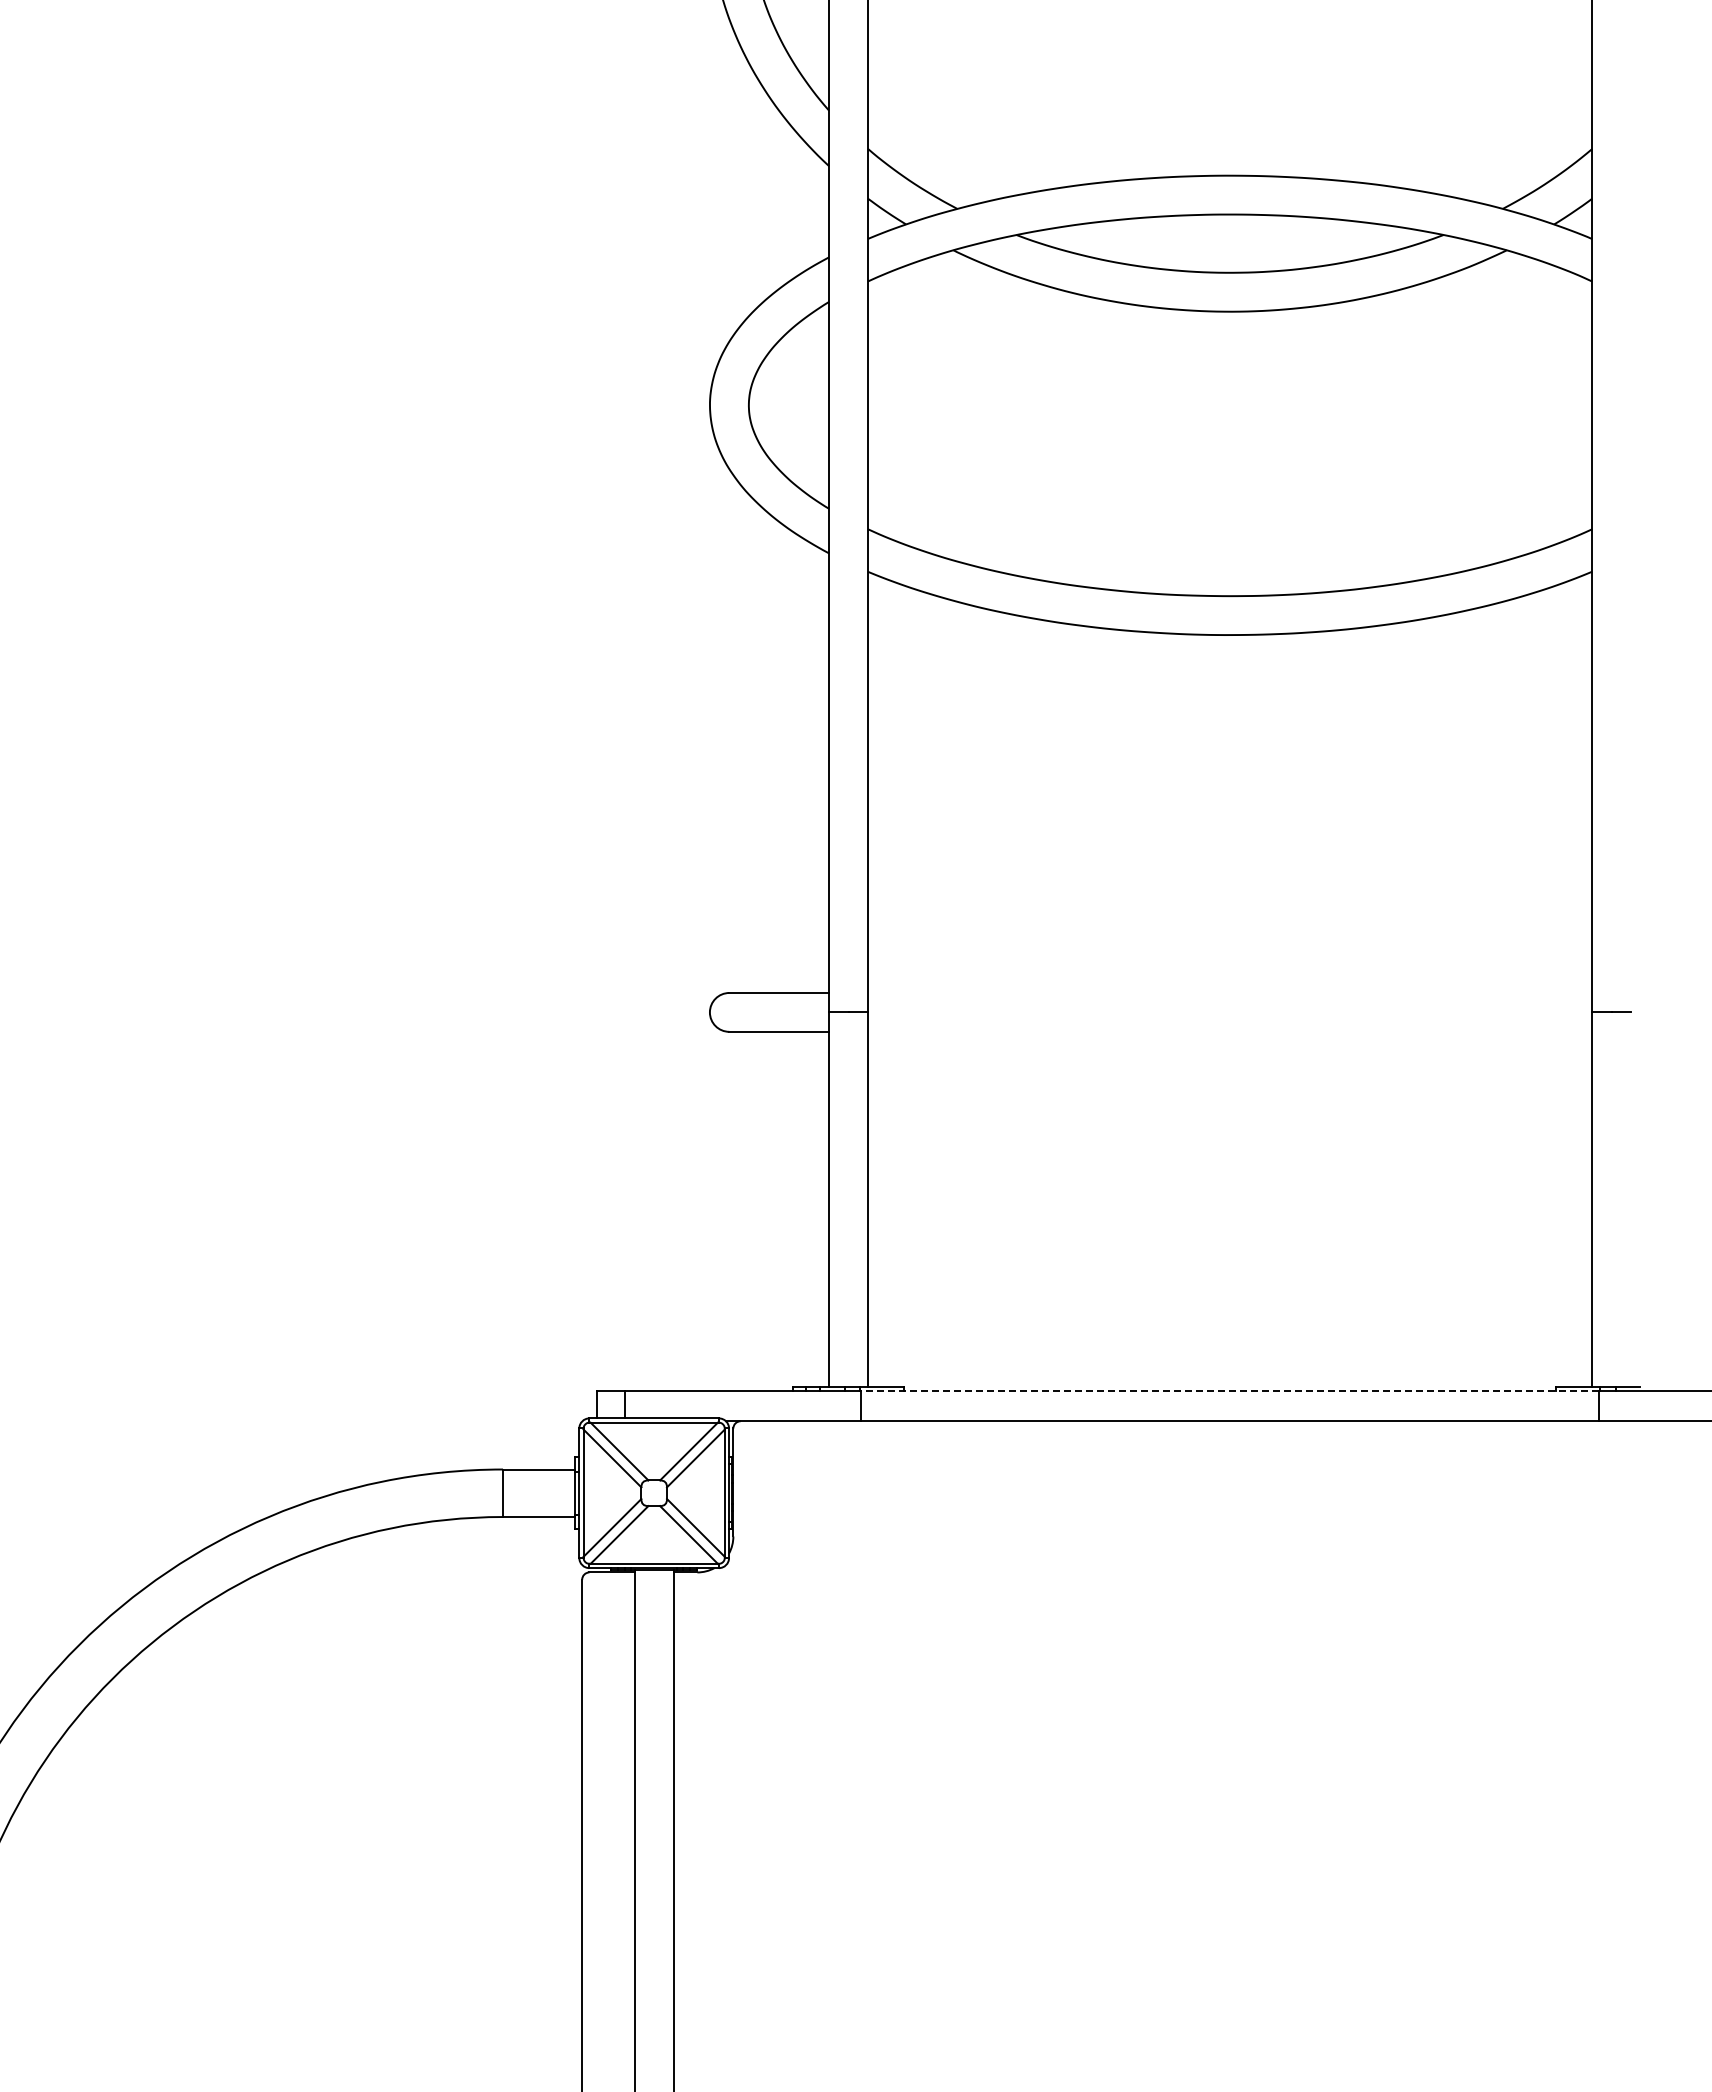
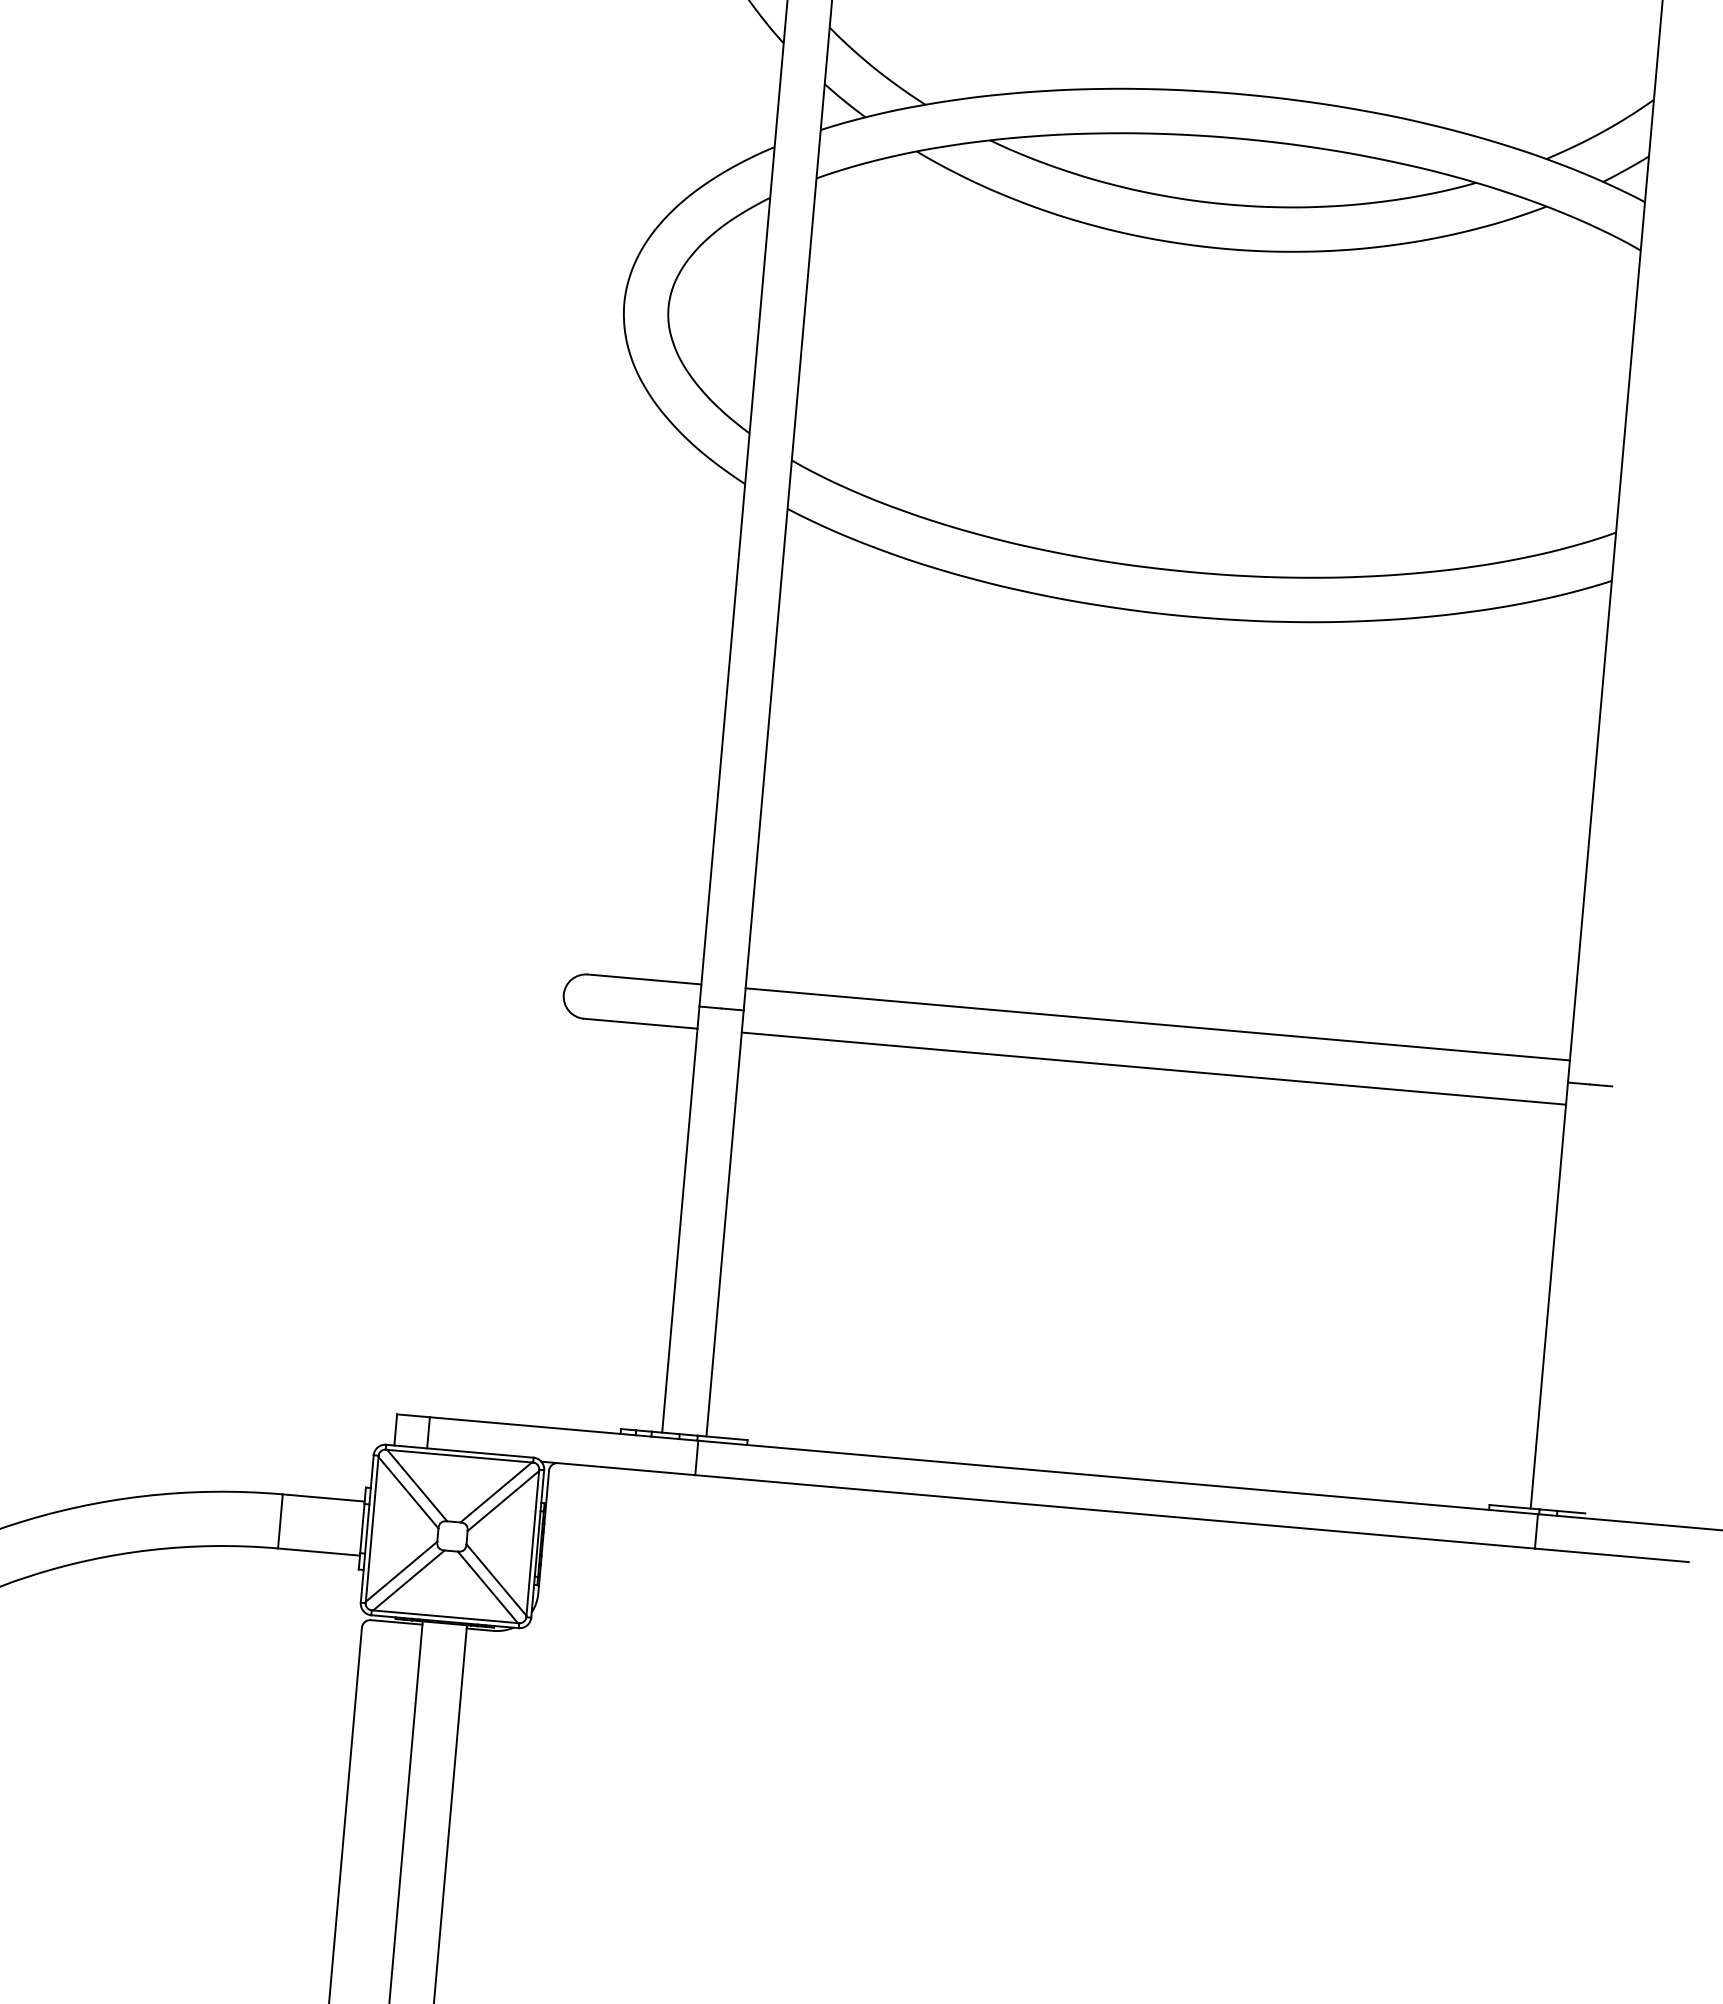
line: (1229, 992) -> (1157, 1023), added
line: (1229, 1031) -> (1153, 1068), added
line: (1230, 1391) -> (1118, 1478), dashed -> solid

